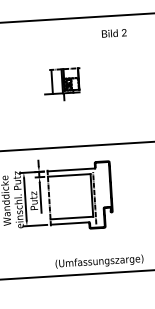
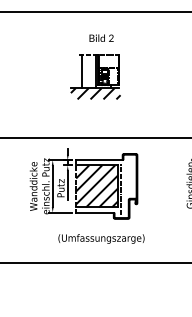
text: (114, 32) -> (101, 37), moved
part: (62, 84) -> (95, 76), size x1.43
hatch: (71, 196) -> (97, 186), added
text: (99, 261) -> (101, 238), moved

